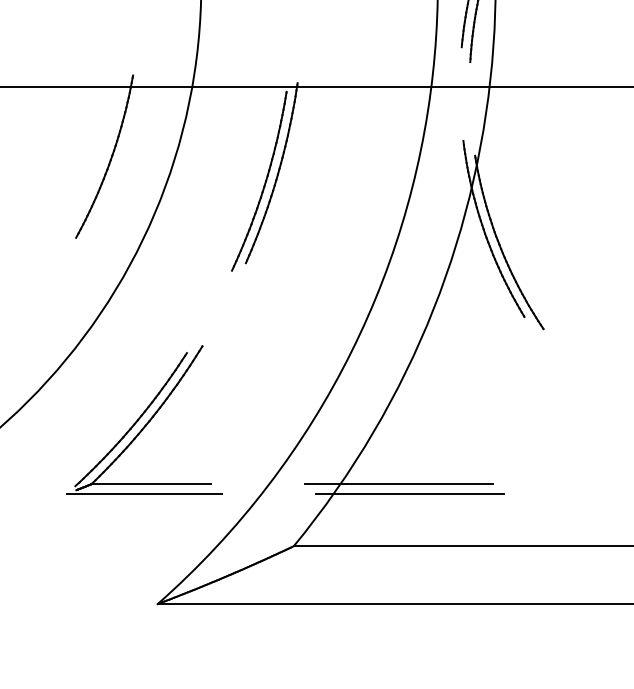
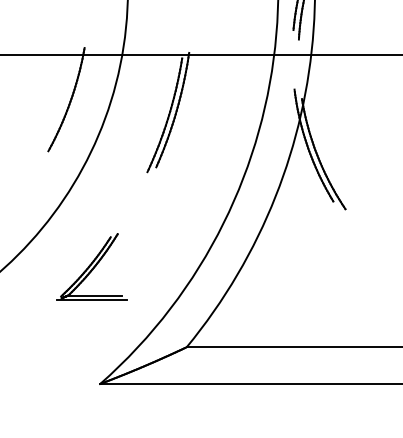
part: (143, 419) -> (91, 266), size x0.7
line: (398, 483) -> (253, 307), removed
line: (409, 493) -> (260, 313), removed

